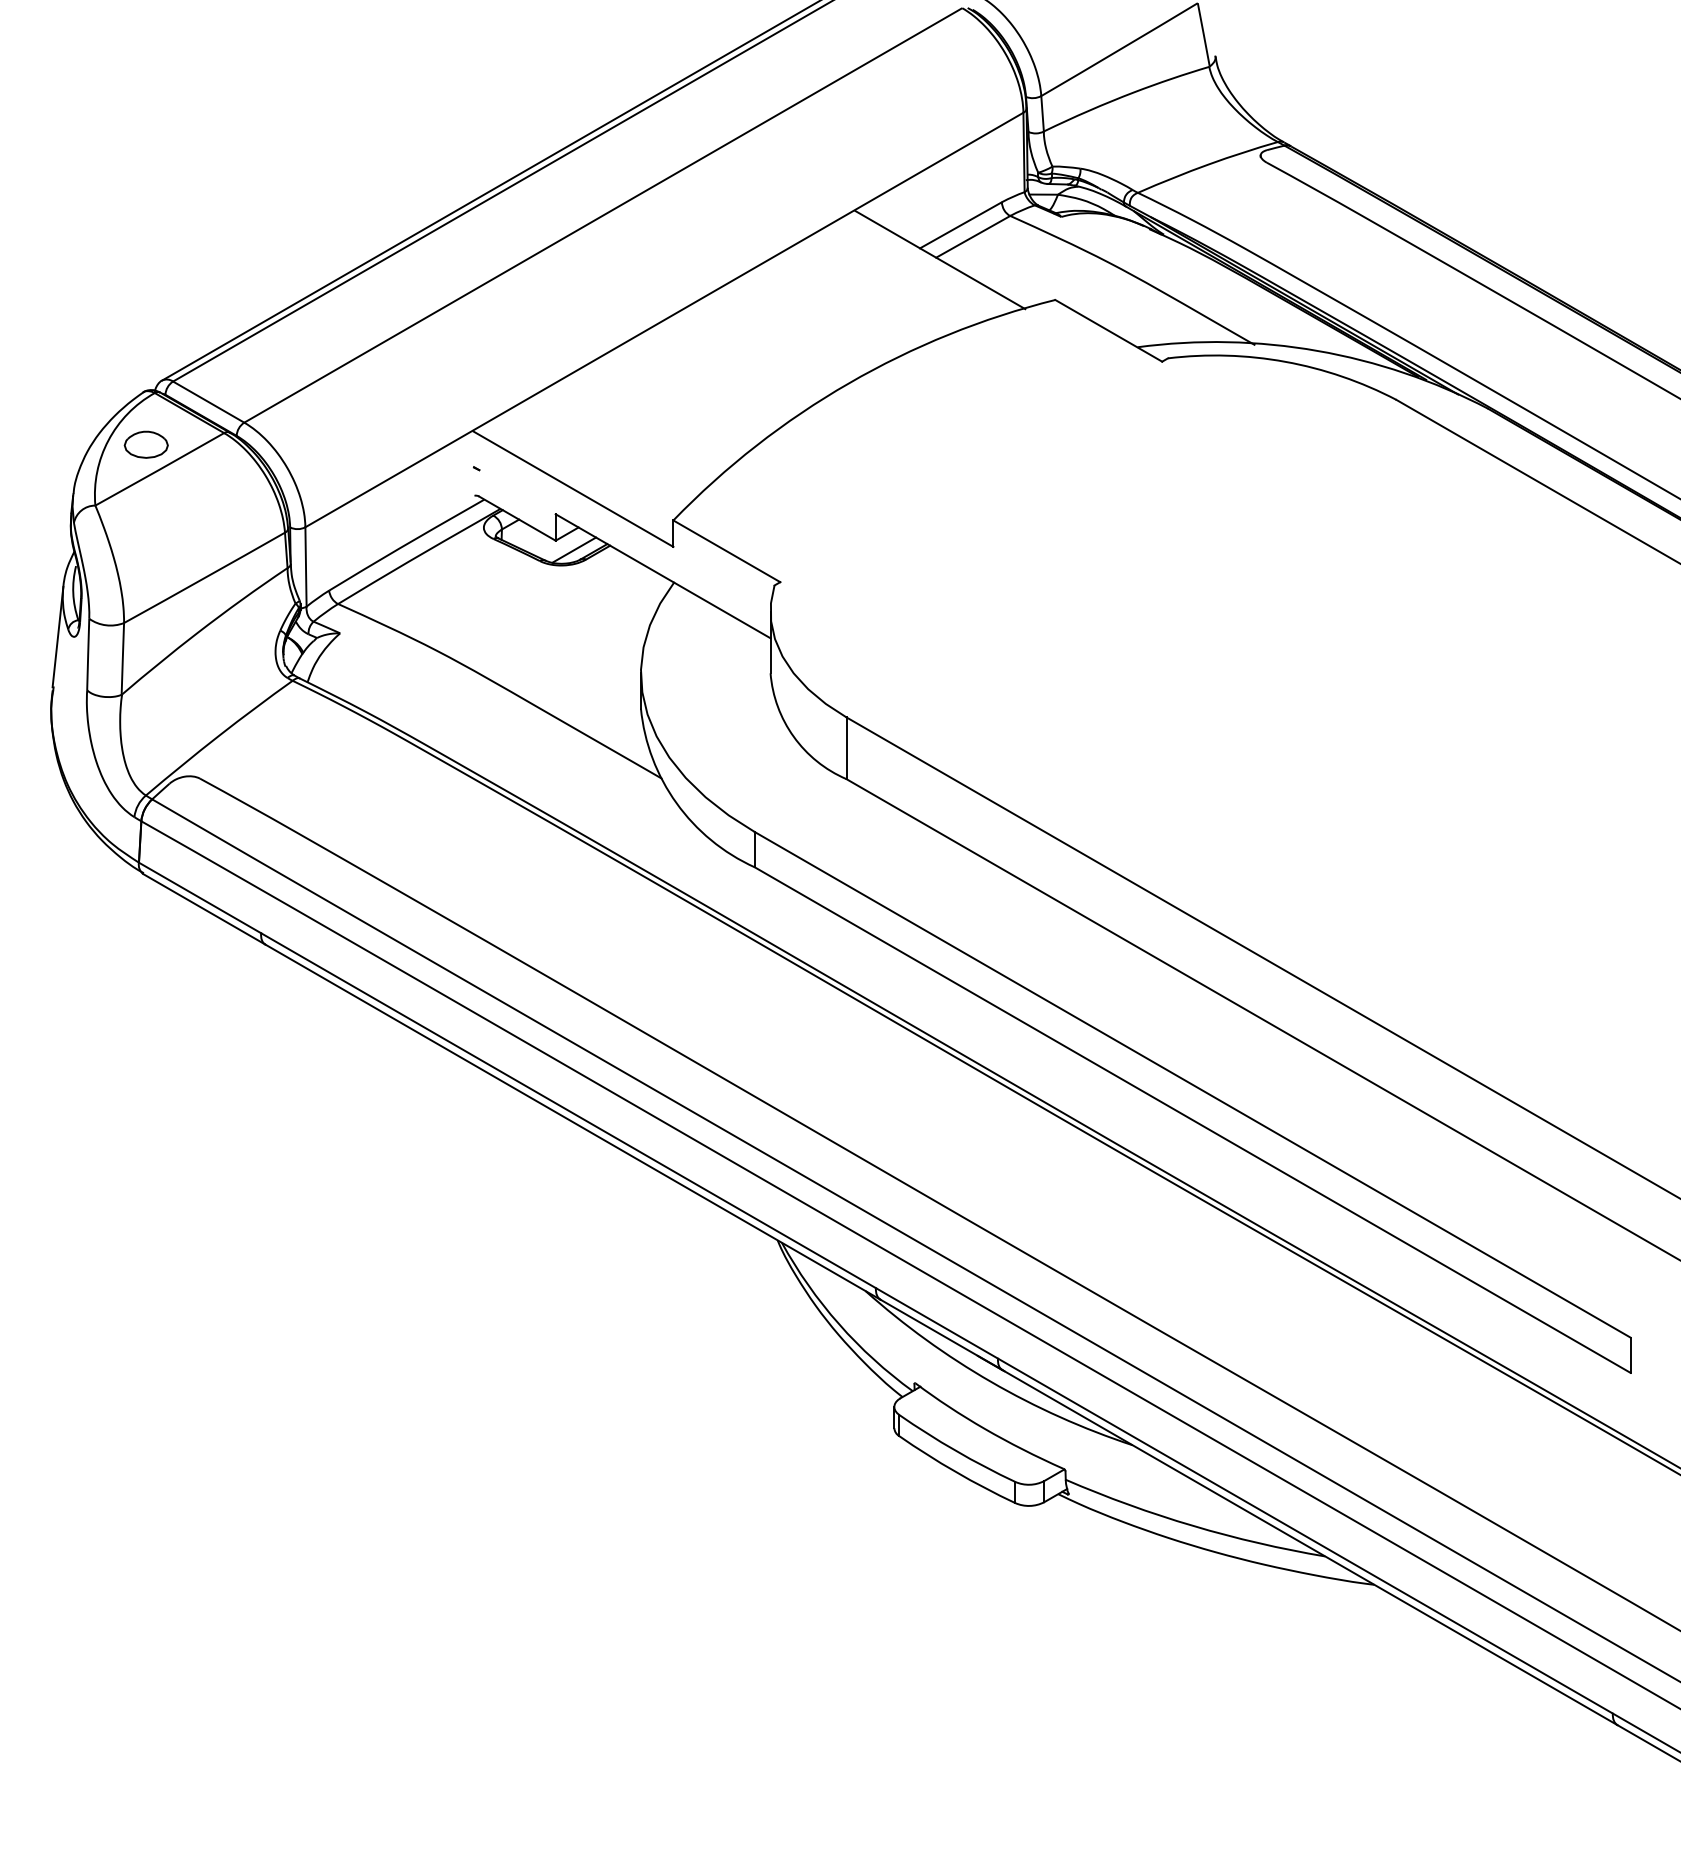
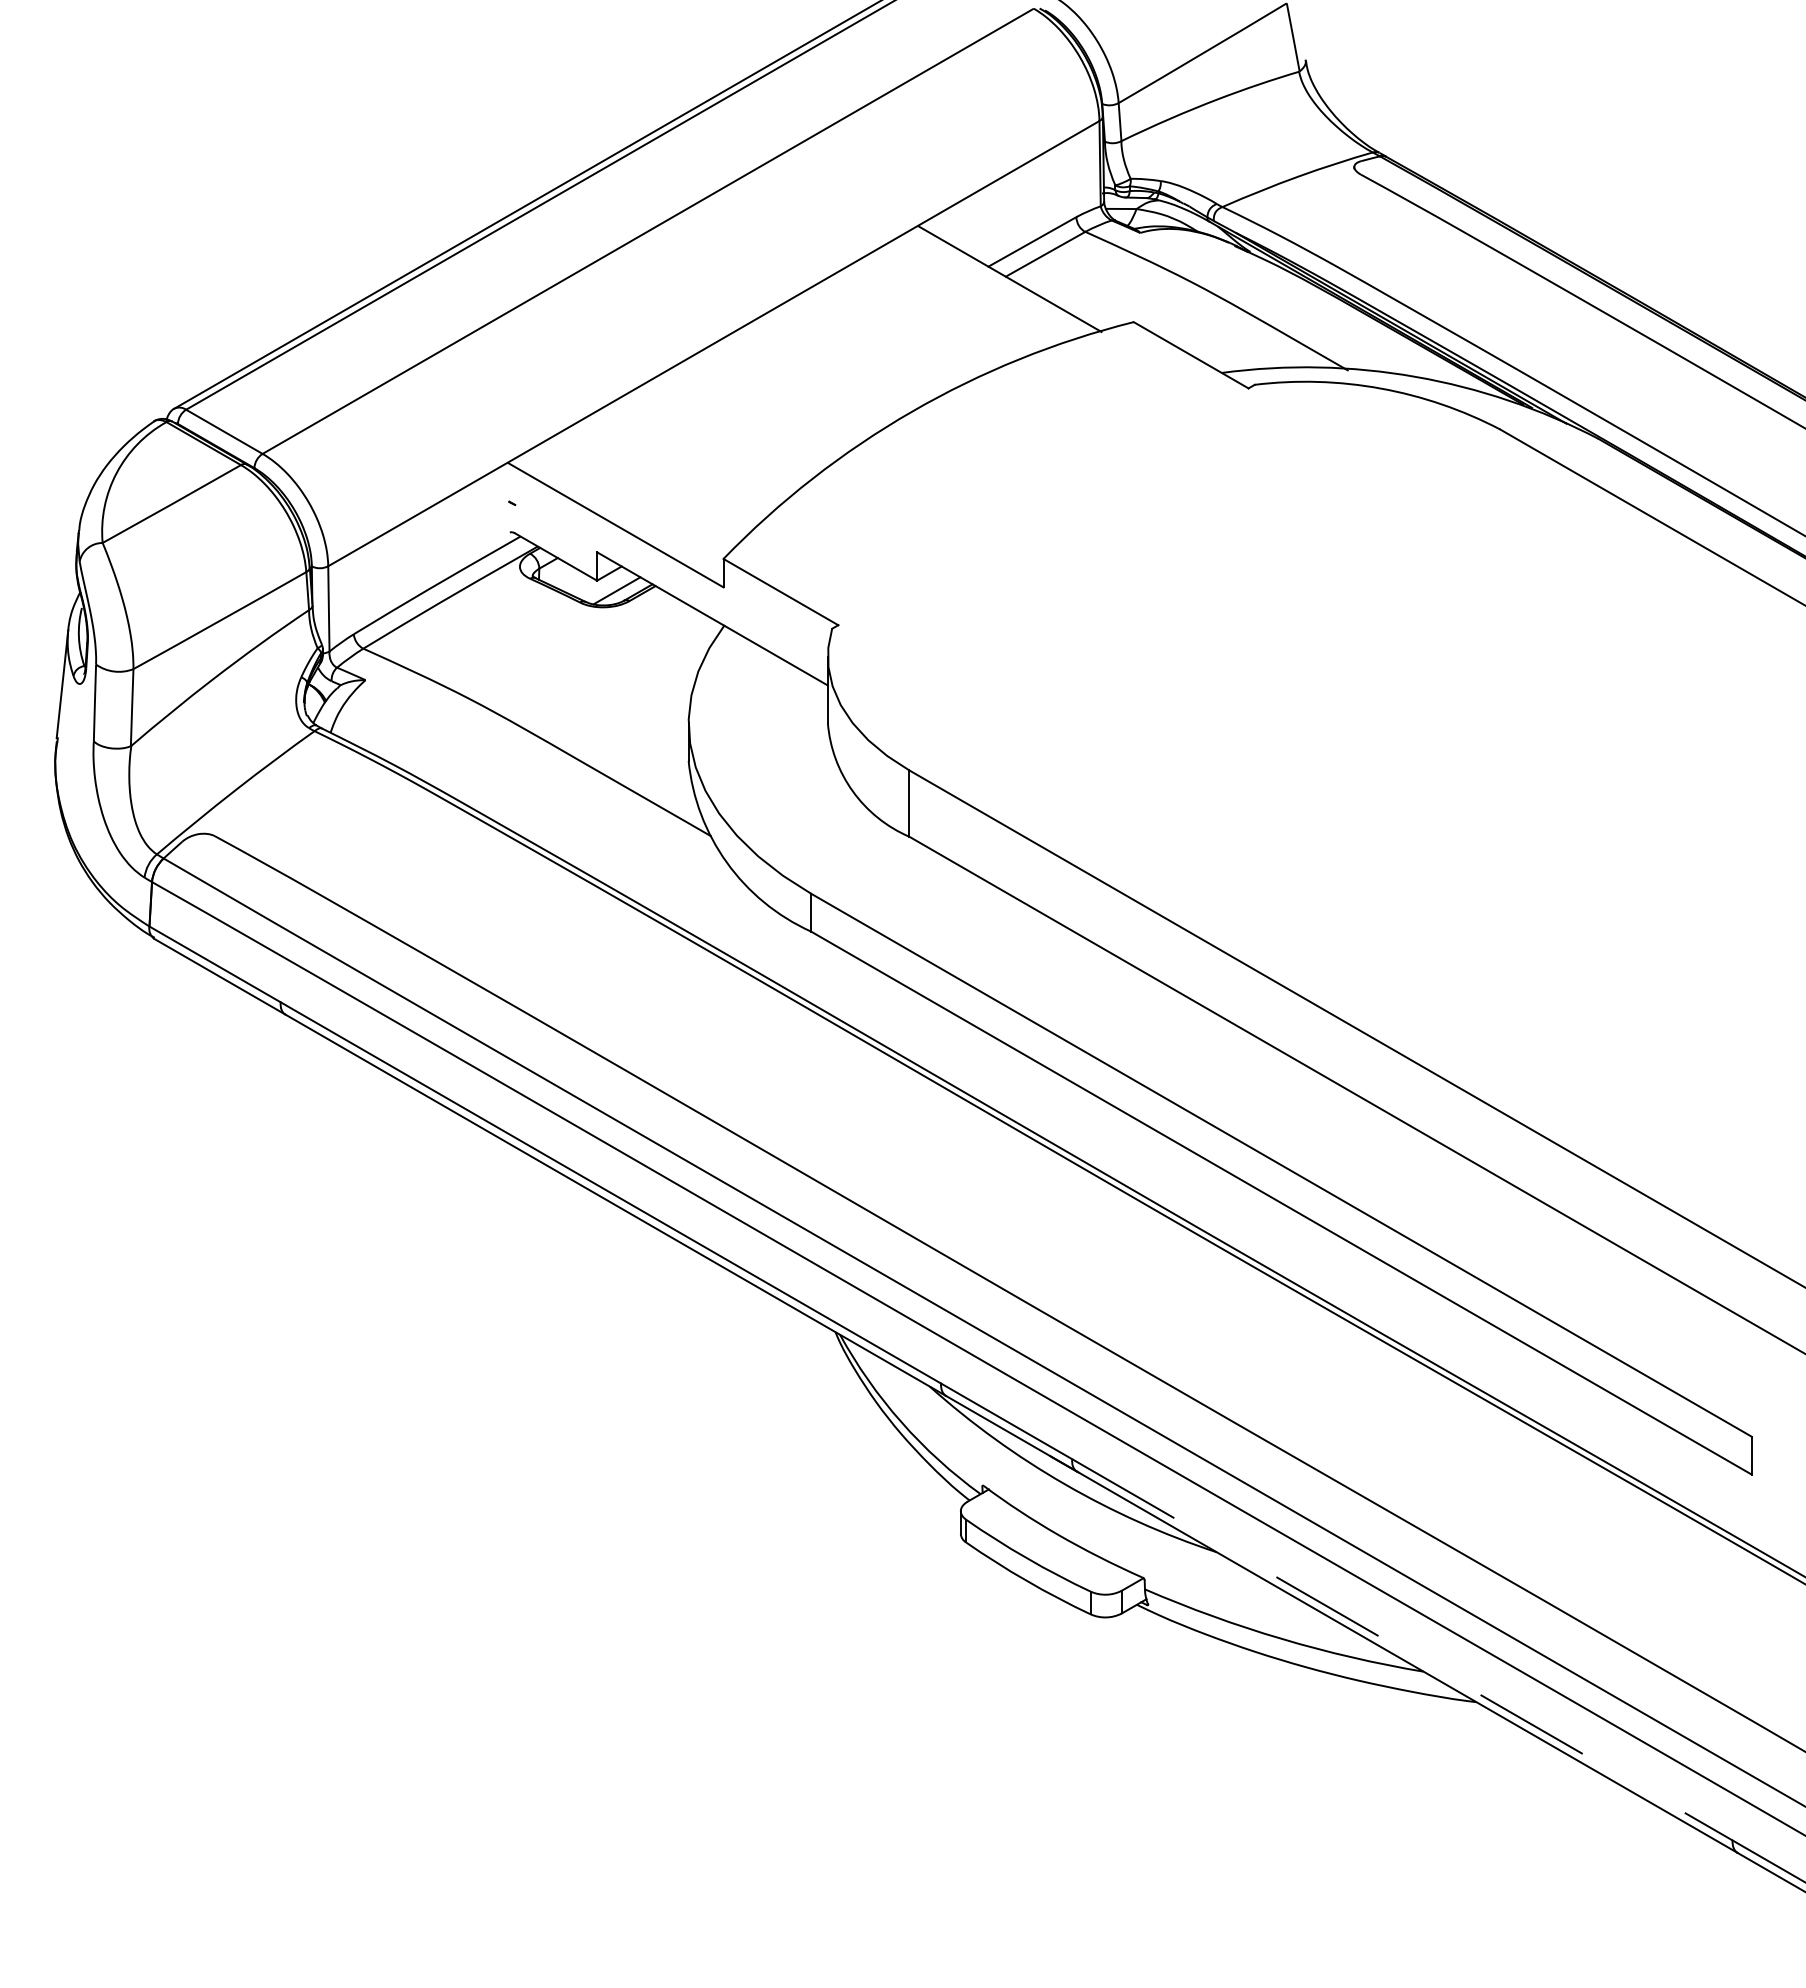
part: (146, 444) -> (157, 477), removed
line: (1305, 1536) -> (1402, 1650), solid -> dashed

